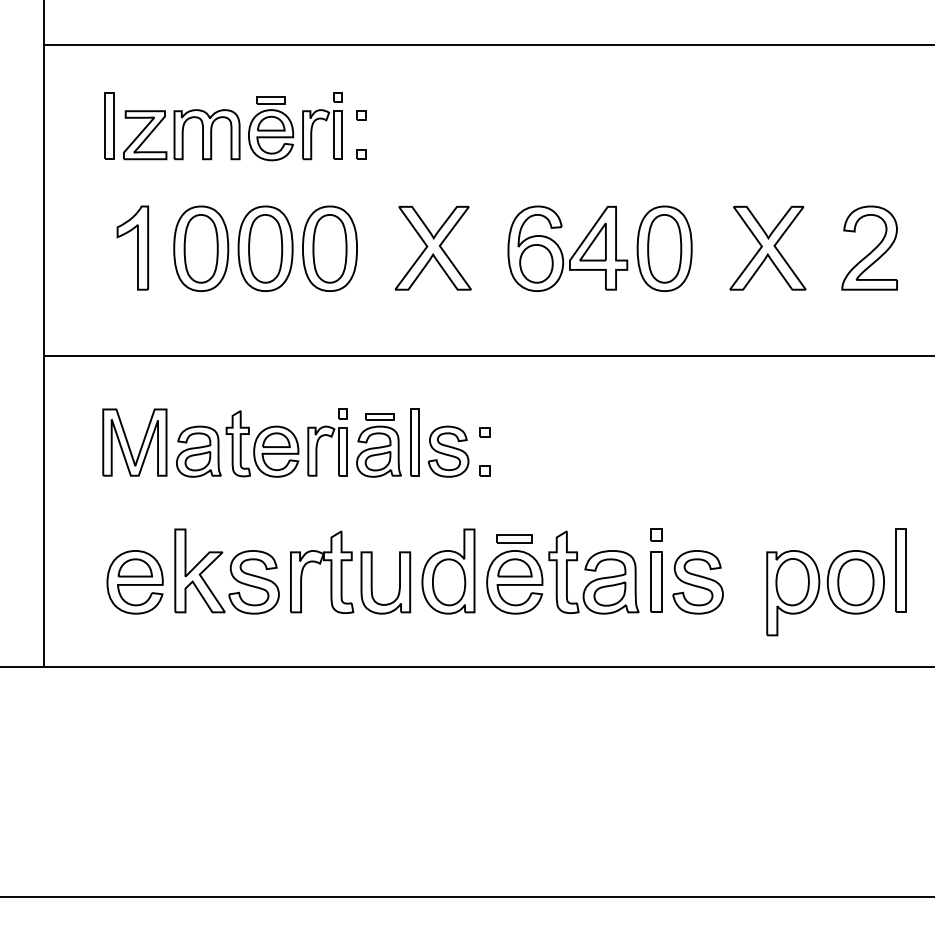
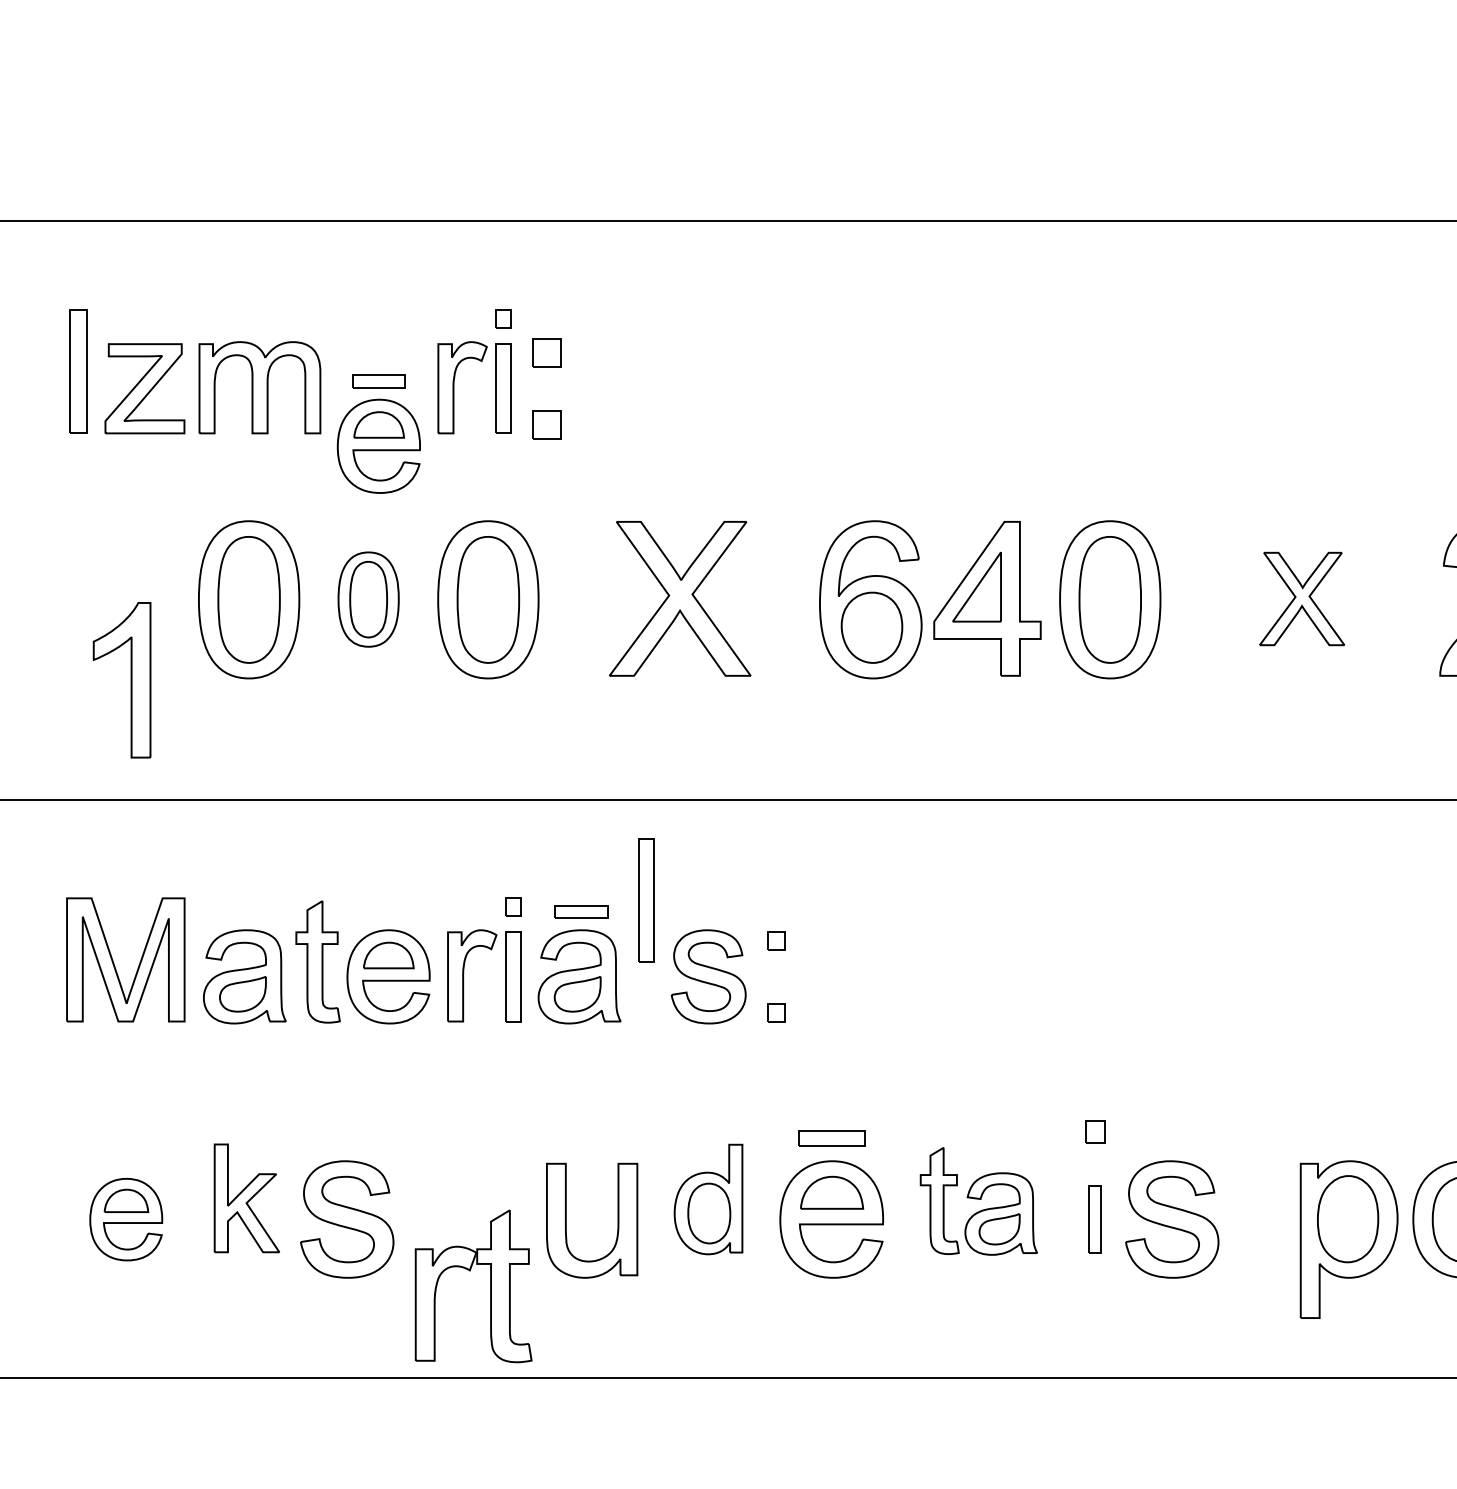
part: (361, 115) -> (546, 352), size x1.6
part: (271, 128) -> (379, 433), moved
part: (361, 154) -> (546, 424), size x1.6
part: (132, 247) -> (121, 679), moved
part: (265, 248) -> (368, 599), size x0.6
part: (767, 248) -> (1301, 599), size x0.6
part: (414, 442) -> (645, 900), moved
part: (320, 564) -> (470, 1271), moved
part: (199, 570) -> (245, 1197), size x0.7
part: (448, 571) -> (708, 1199), size x0.7
part: (593, 572) -> (977, 1201), size x0.7
part: (656, 581) -> (1095, 1217), size x0.6
part: (134, 582) -> (125, 1219), size x0.7

